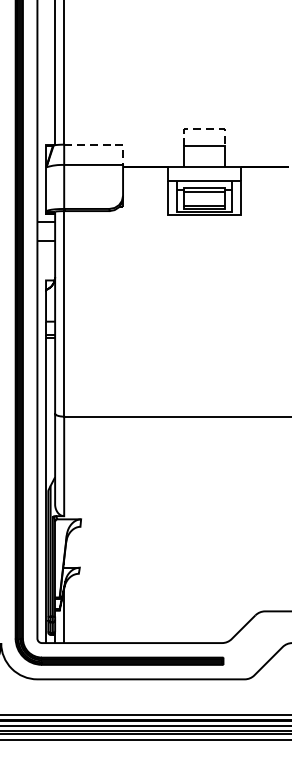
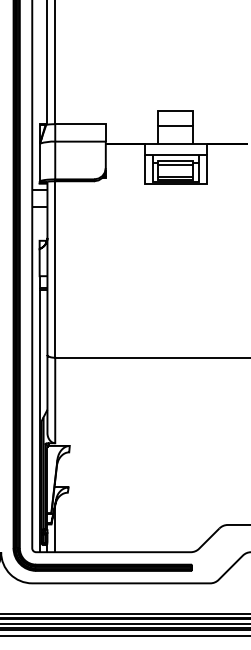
line: (204, 129) -> (175, 111), dashed -> solid
line: (104, 145) -> (89, 124), dashed -> solid

